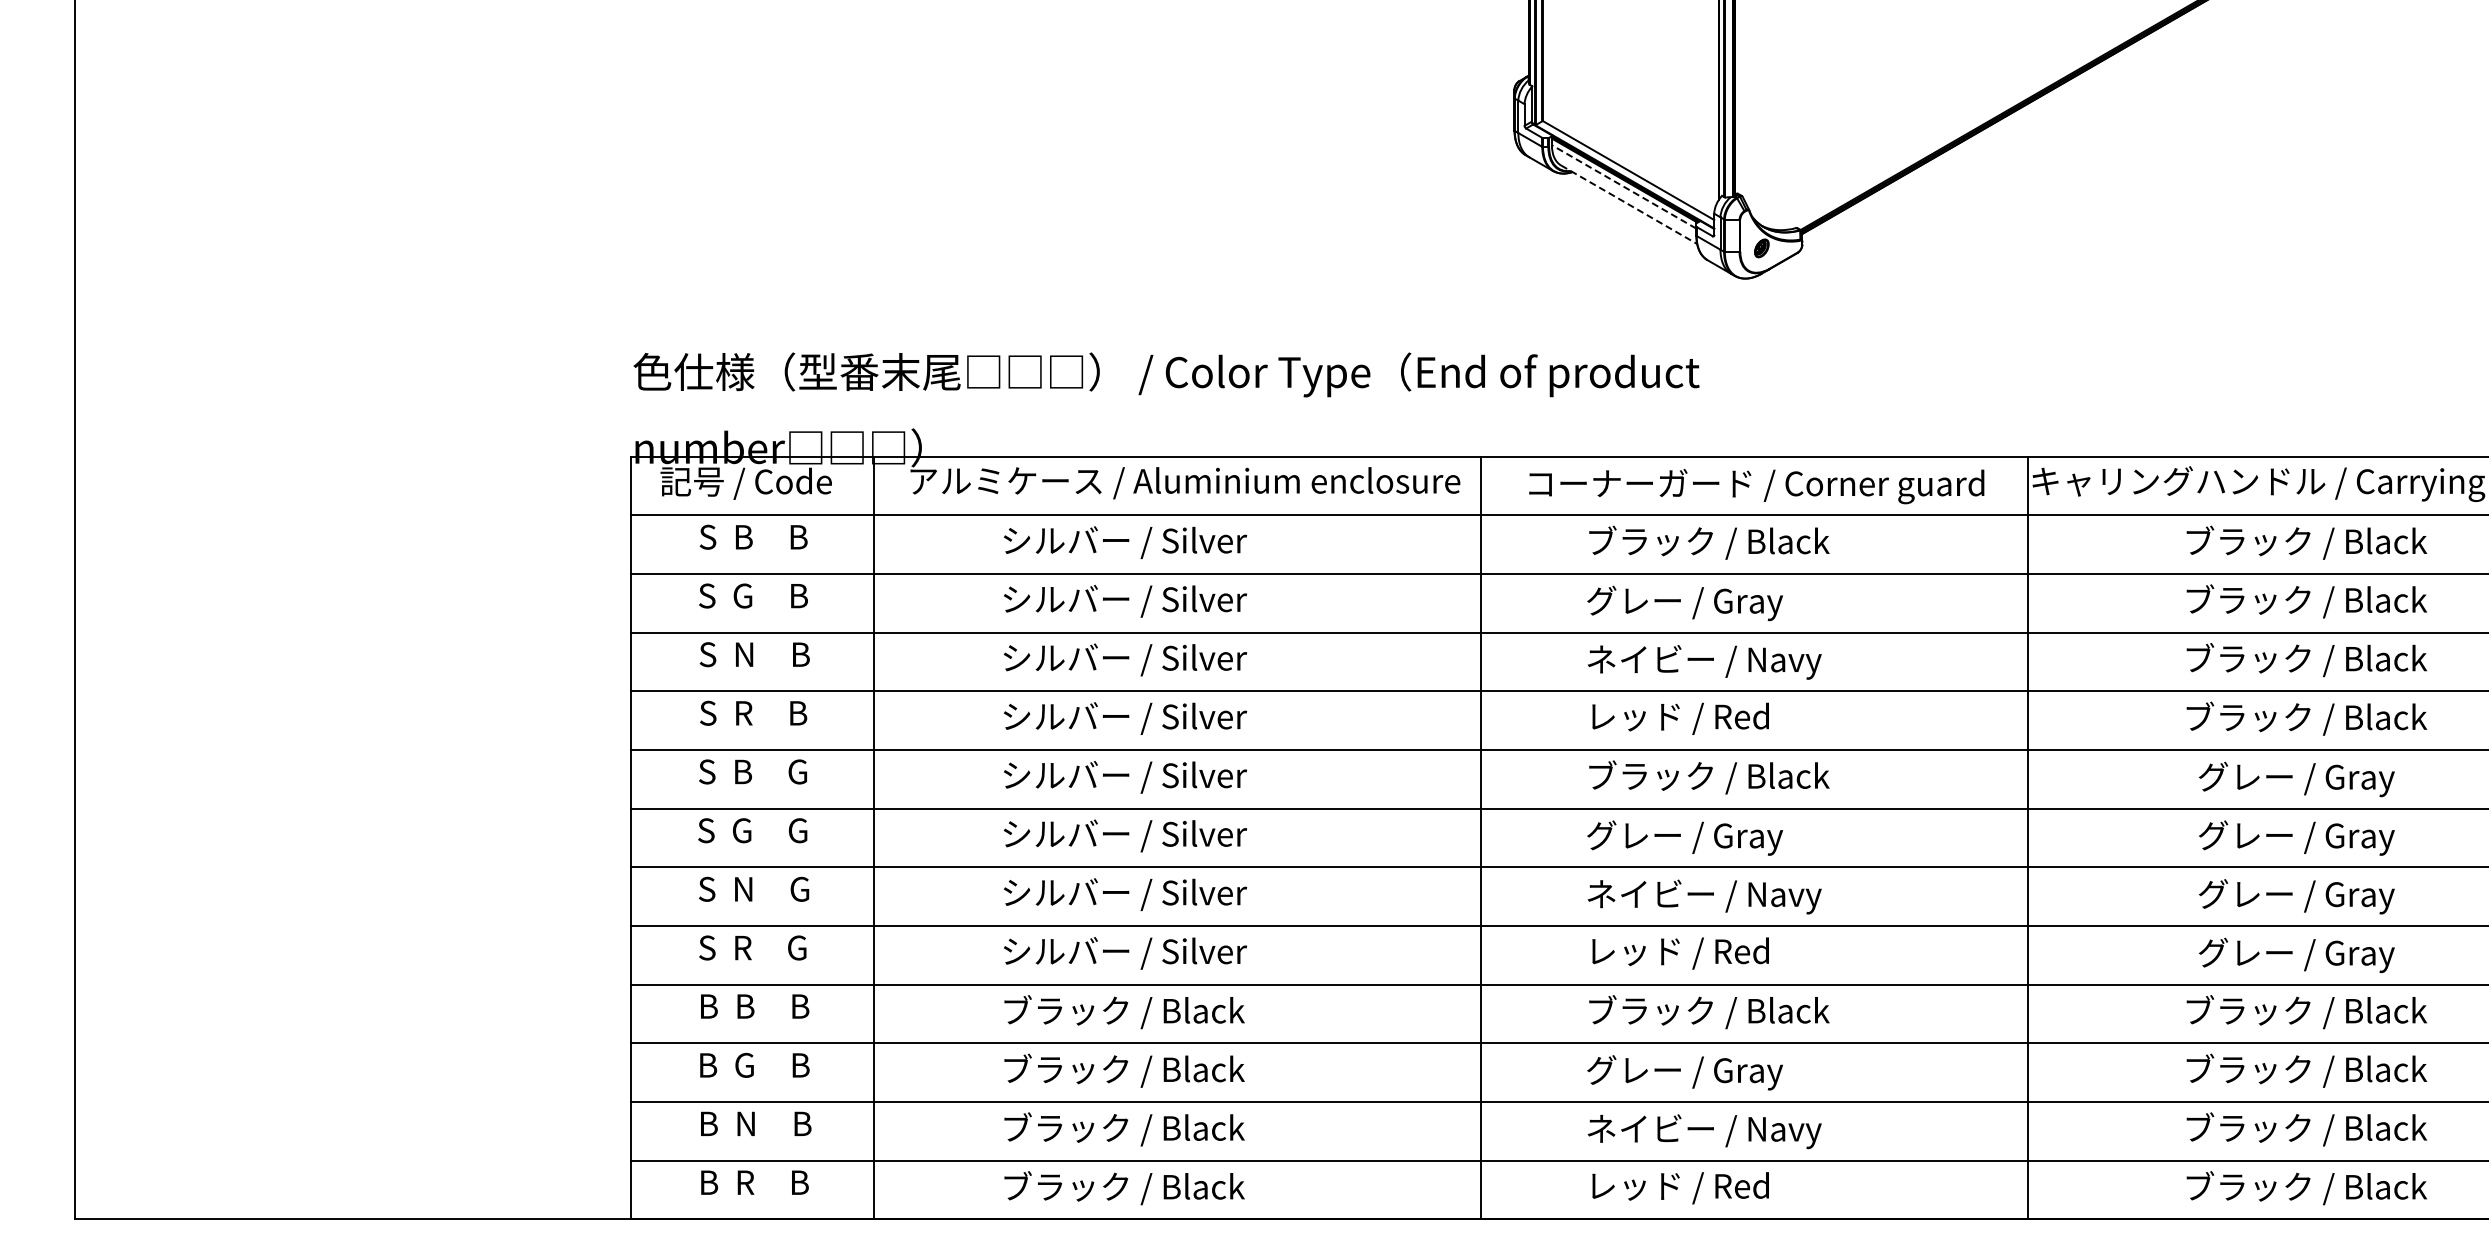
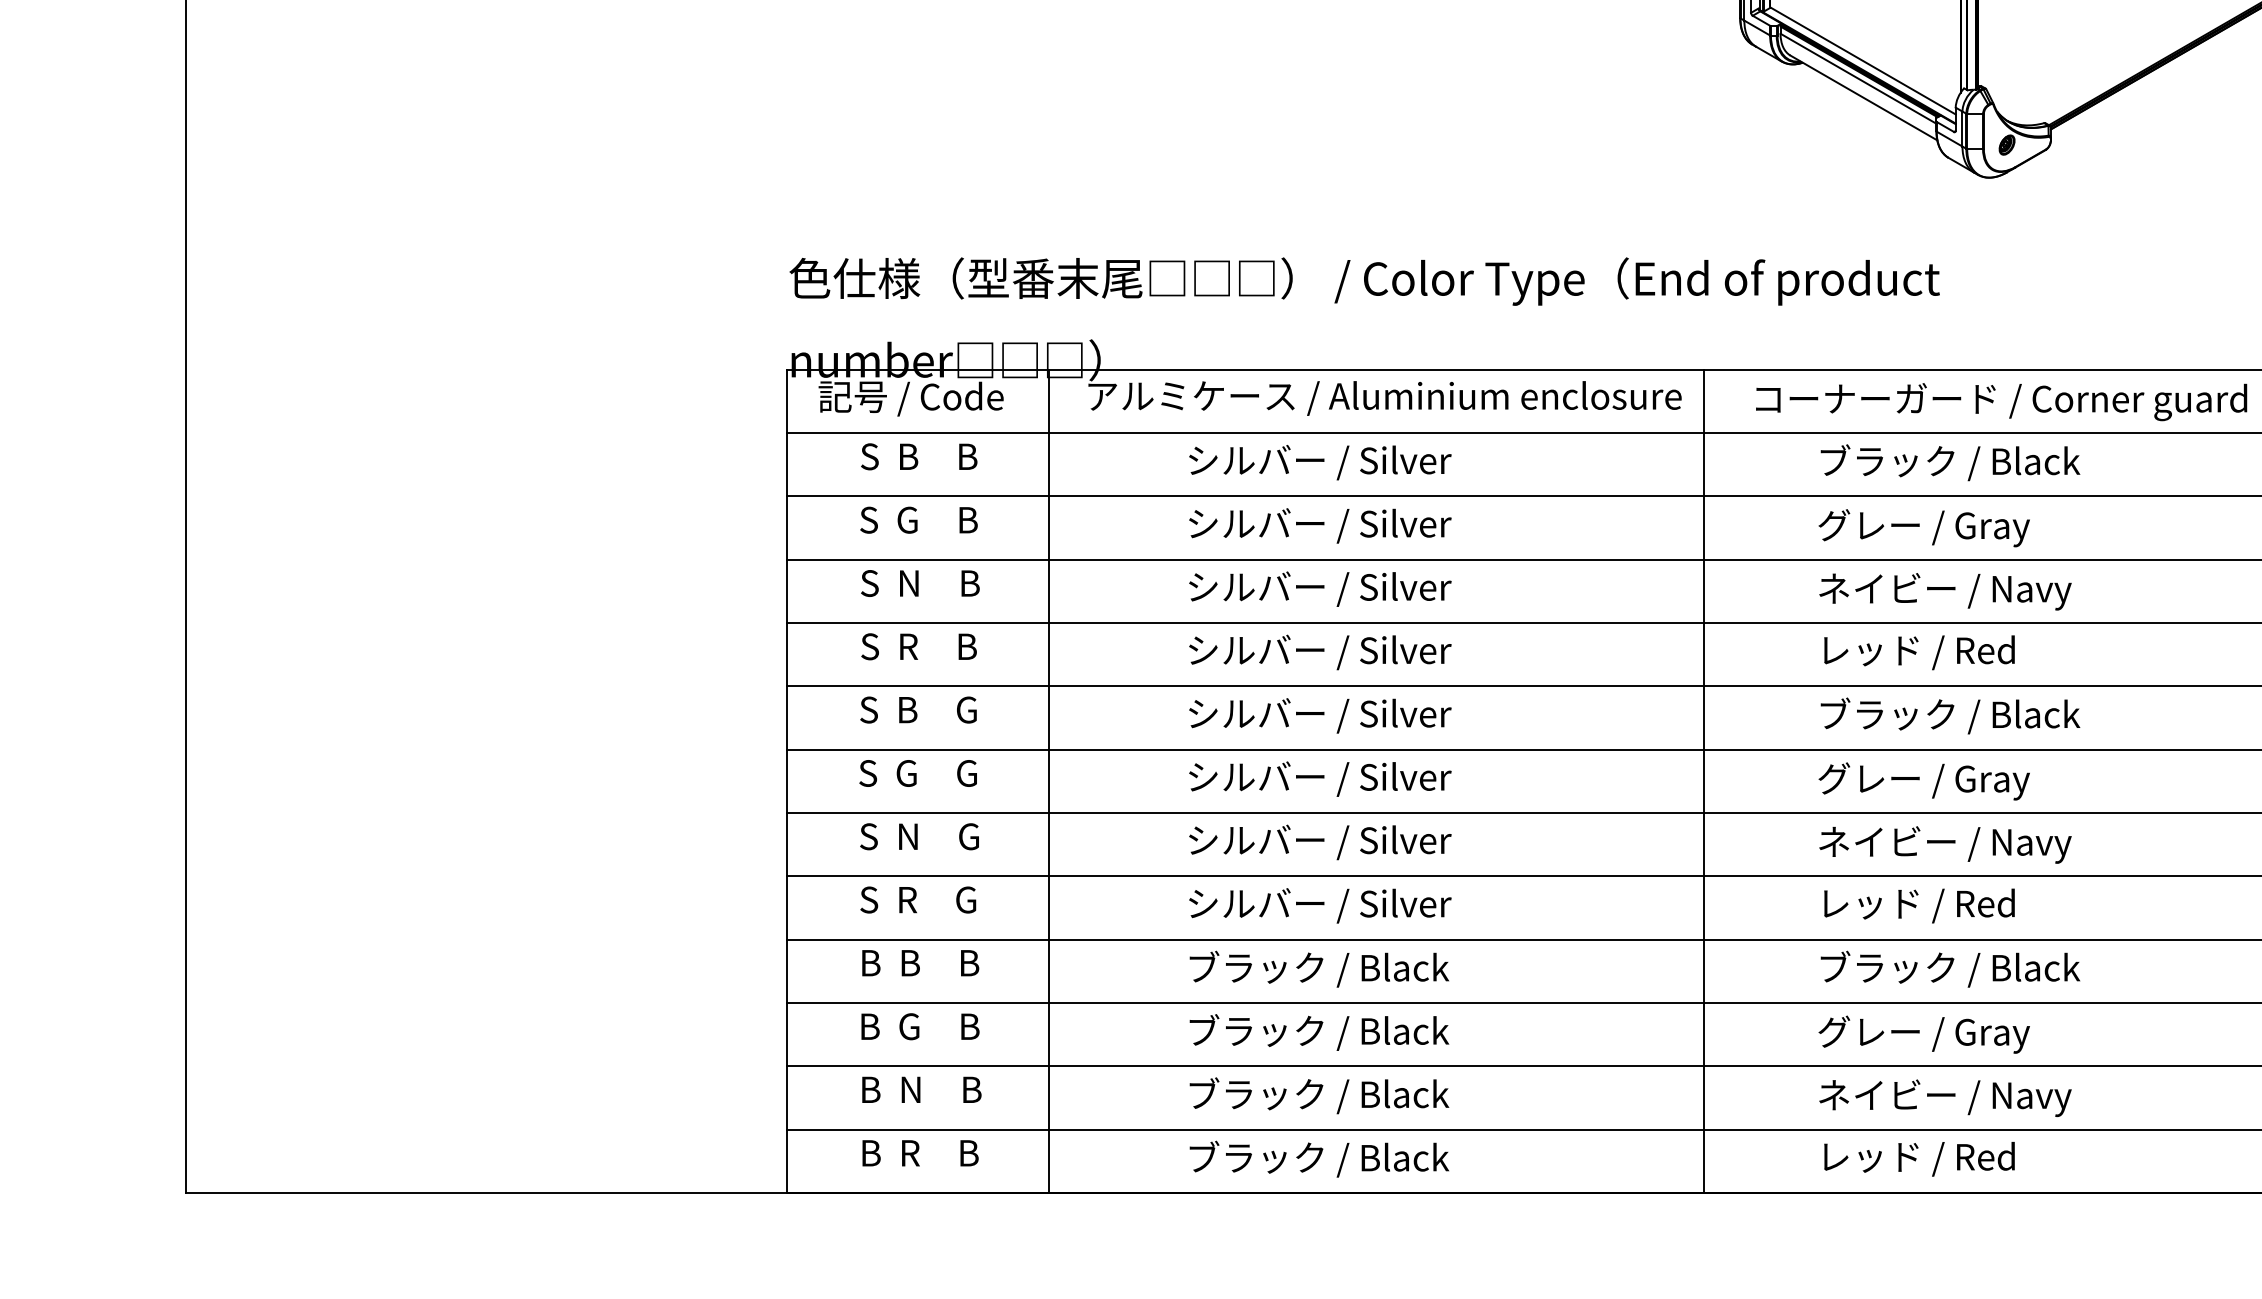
line: (1623, 186) -> (1857, 78), dashed -> solid
line: (1629, 204) -> (1864, 97), dashed -> solid

